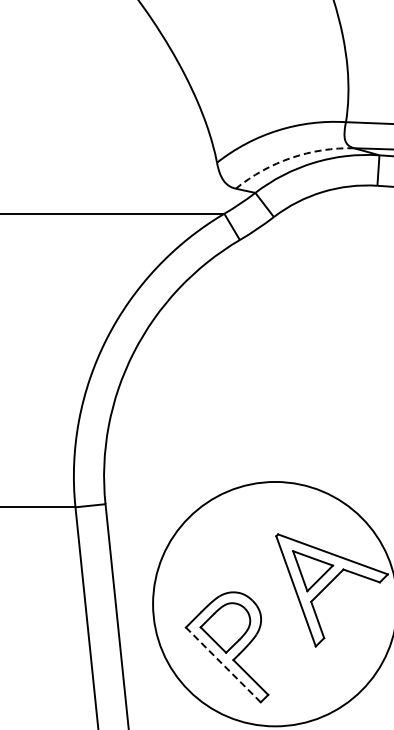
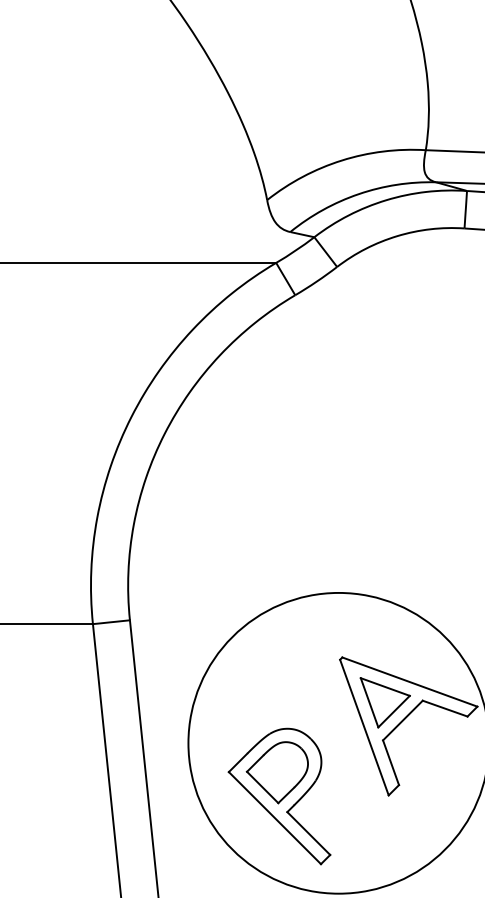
arc: (291, 157) -> (358, 193), dashed -> solid
line: (223, 664) -> (275, 817), dashed -> solid

